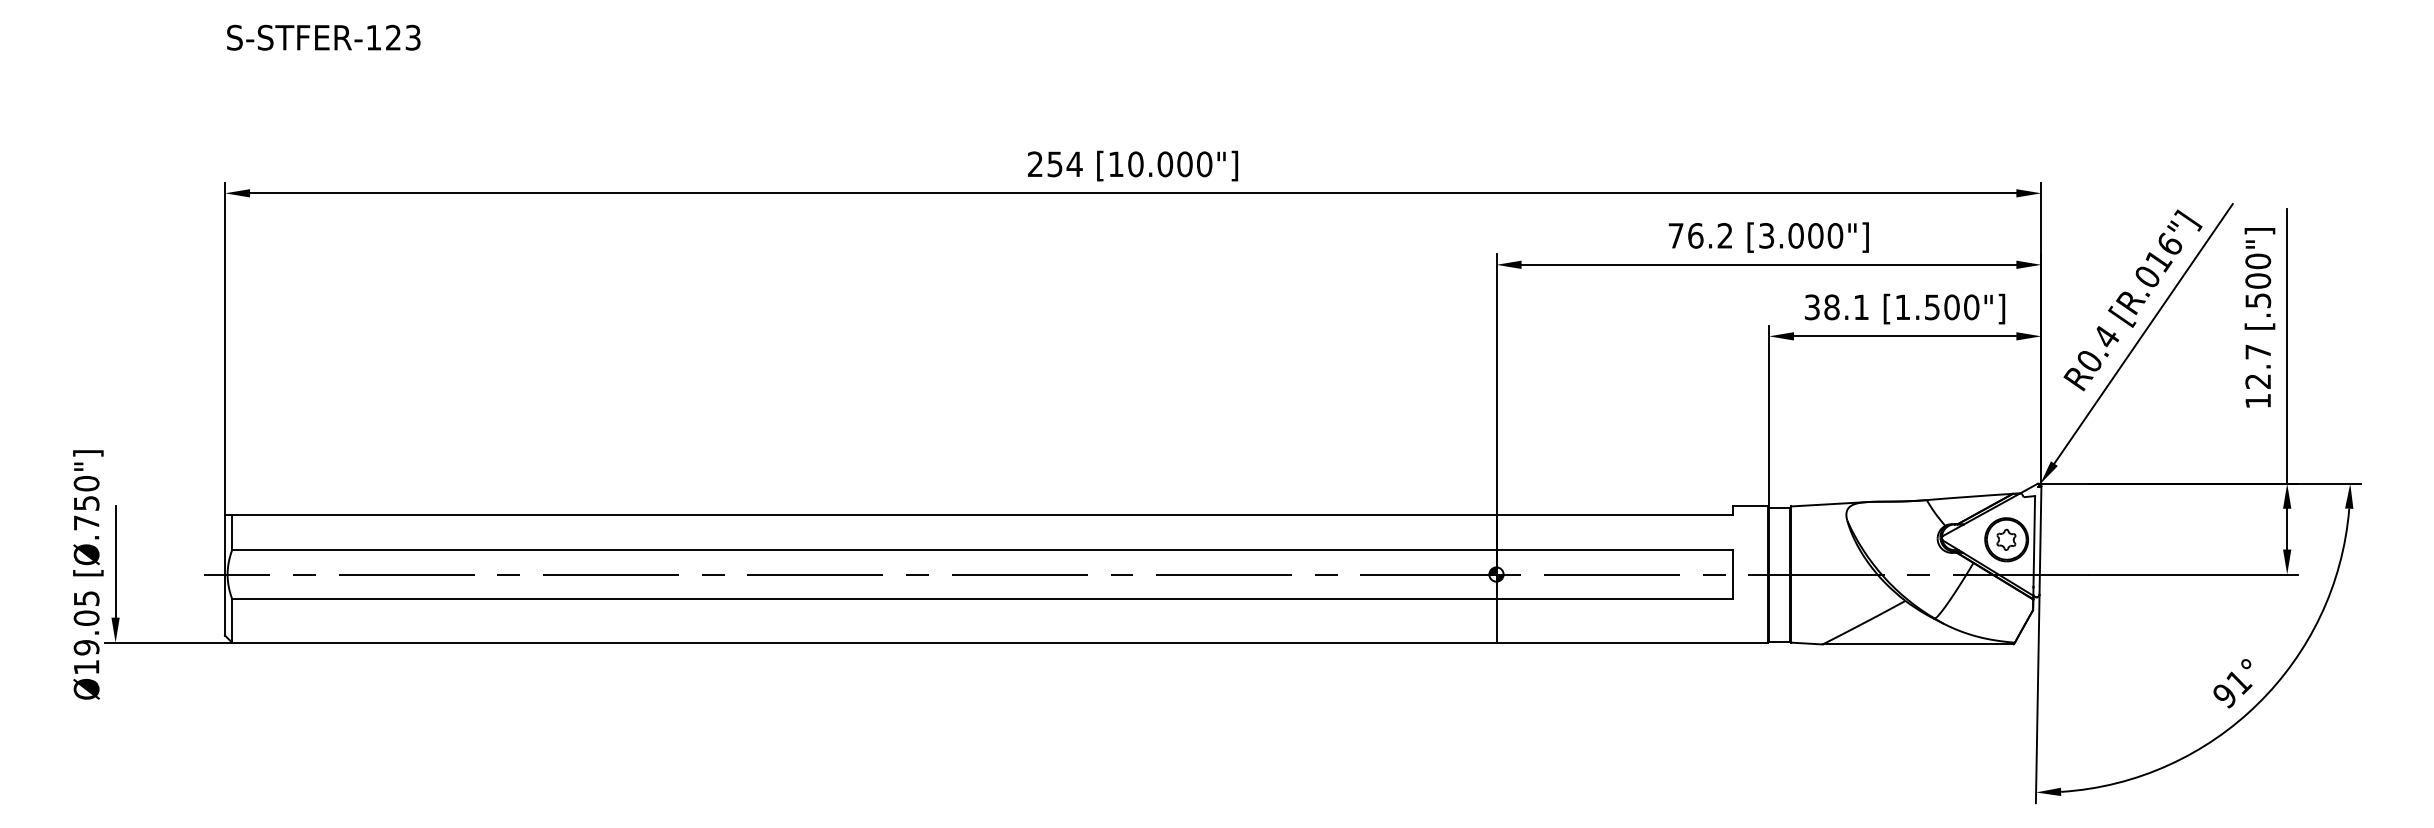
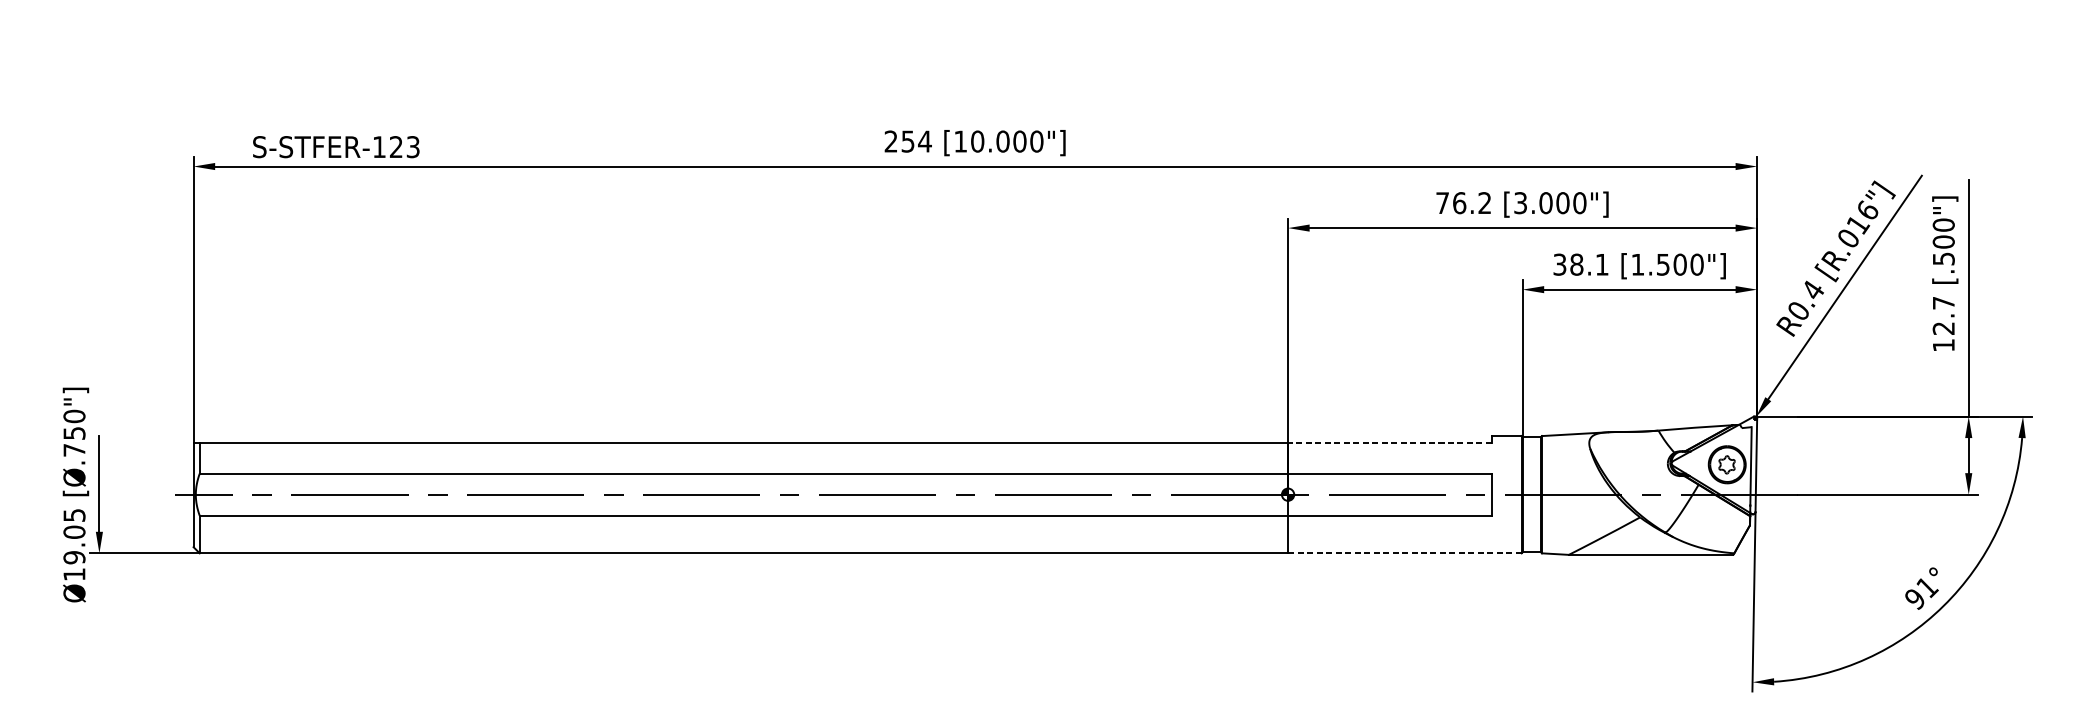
text: (323, 37) -> (336, 146), moved
line: (1614, 514) -> (1389, 443), solid -> dashed
line: (1632, 642) -> (1405, 553), solid -> dashed

